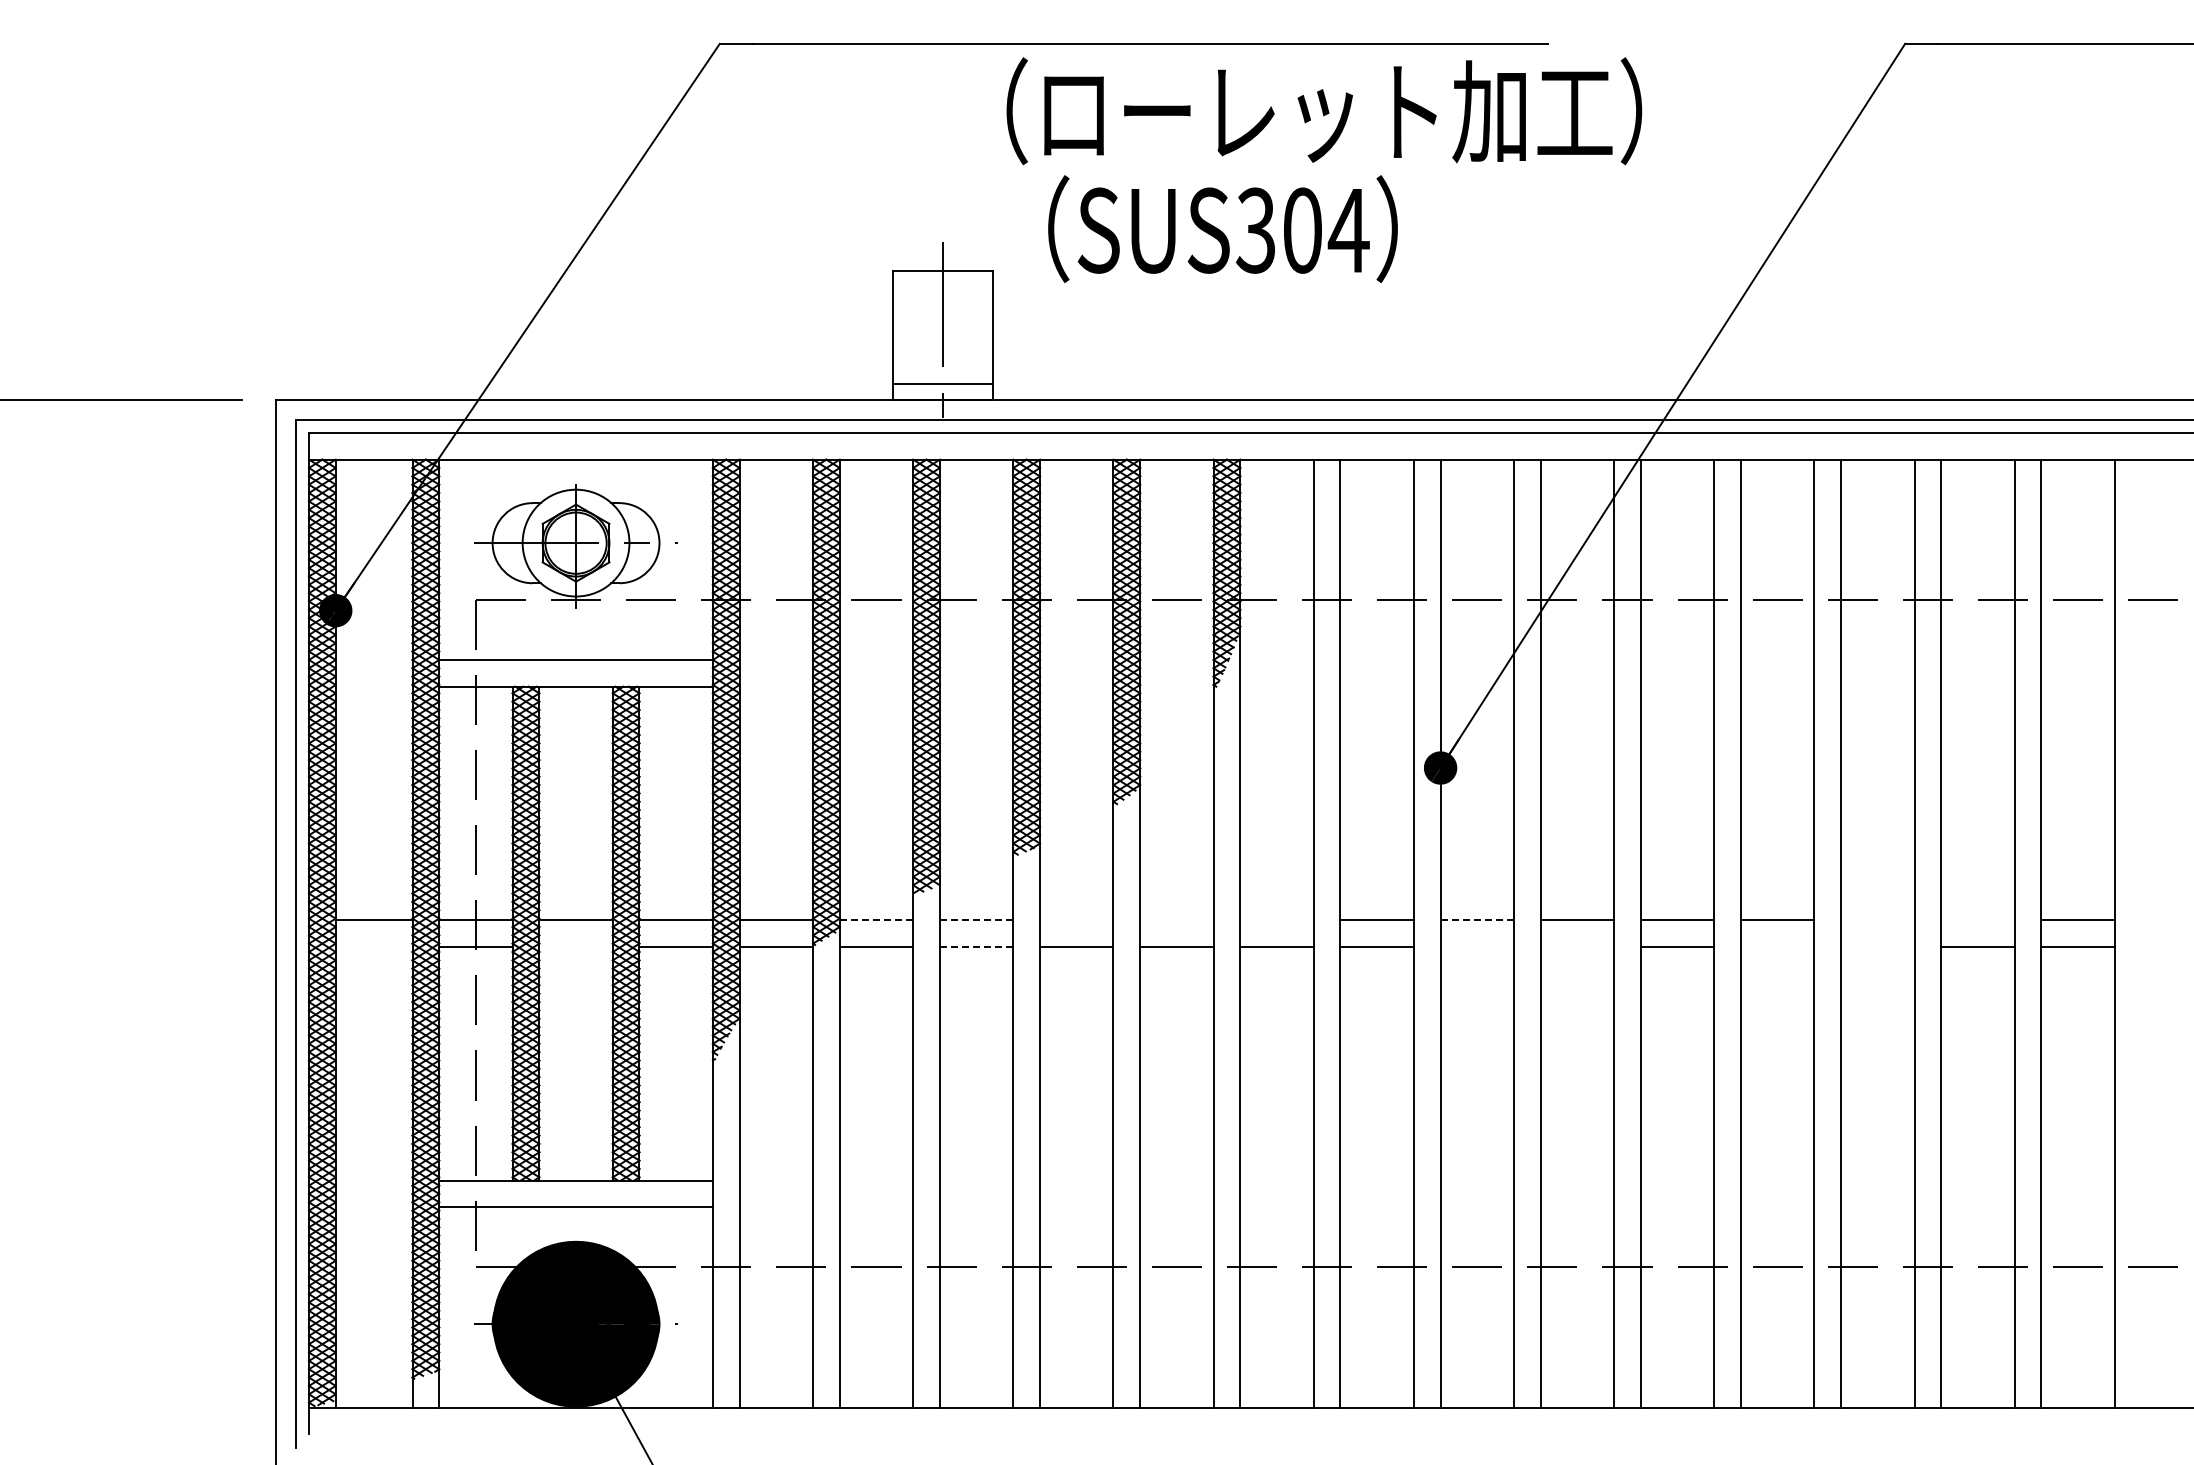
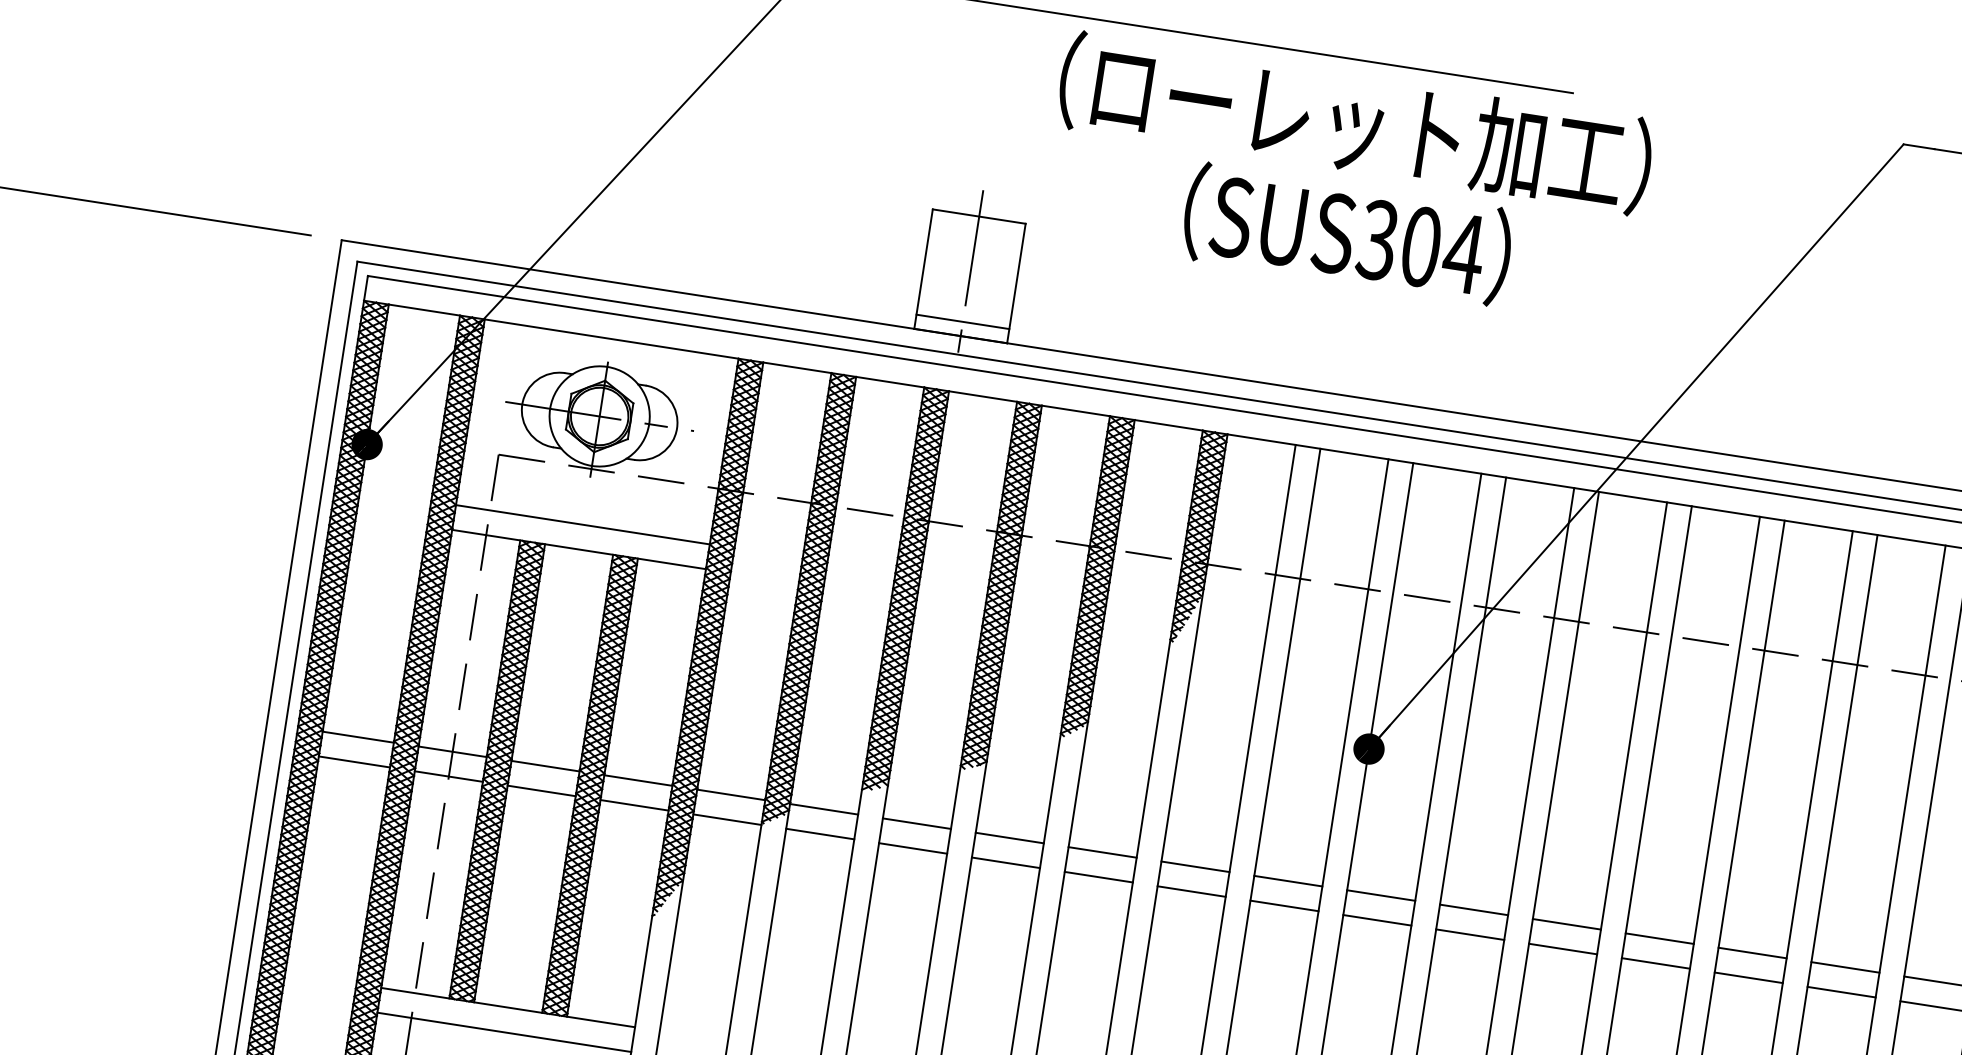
text: (1222, 228) -> (1347, 233), moved
line: (876, 920) -> (824, 809), dashed -> solid
line: (976, 920) -> (916, 823), dashed -> solid
line: (1076, 920) -> (1009, 838), added
line: (1176, 920) -> (1102, 852), added
line: (1276, 920) -> (1194, 866), added
line: (1477, 920) -> (1381, 895), dashed -> solid
line: (1877, 920) -> (1752, 953), added
line: (1977, 920) -> (1844, 967), added
line: (373, 947) -> (353, 762), added
line: (575, 947) -> (541, 791), added
line: (976, 947) -> (912, 848), dashed -> solid
line: (1477, 947) -> (1377, 920), added
line: (1577, 947) -> (1470, 935), added
line: (1777, 947) -> (1655, 963), added
line: (1877, 947) -> (1748, 978), added

